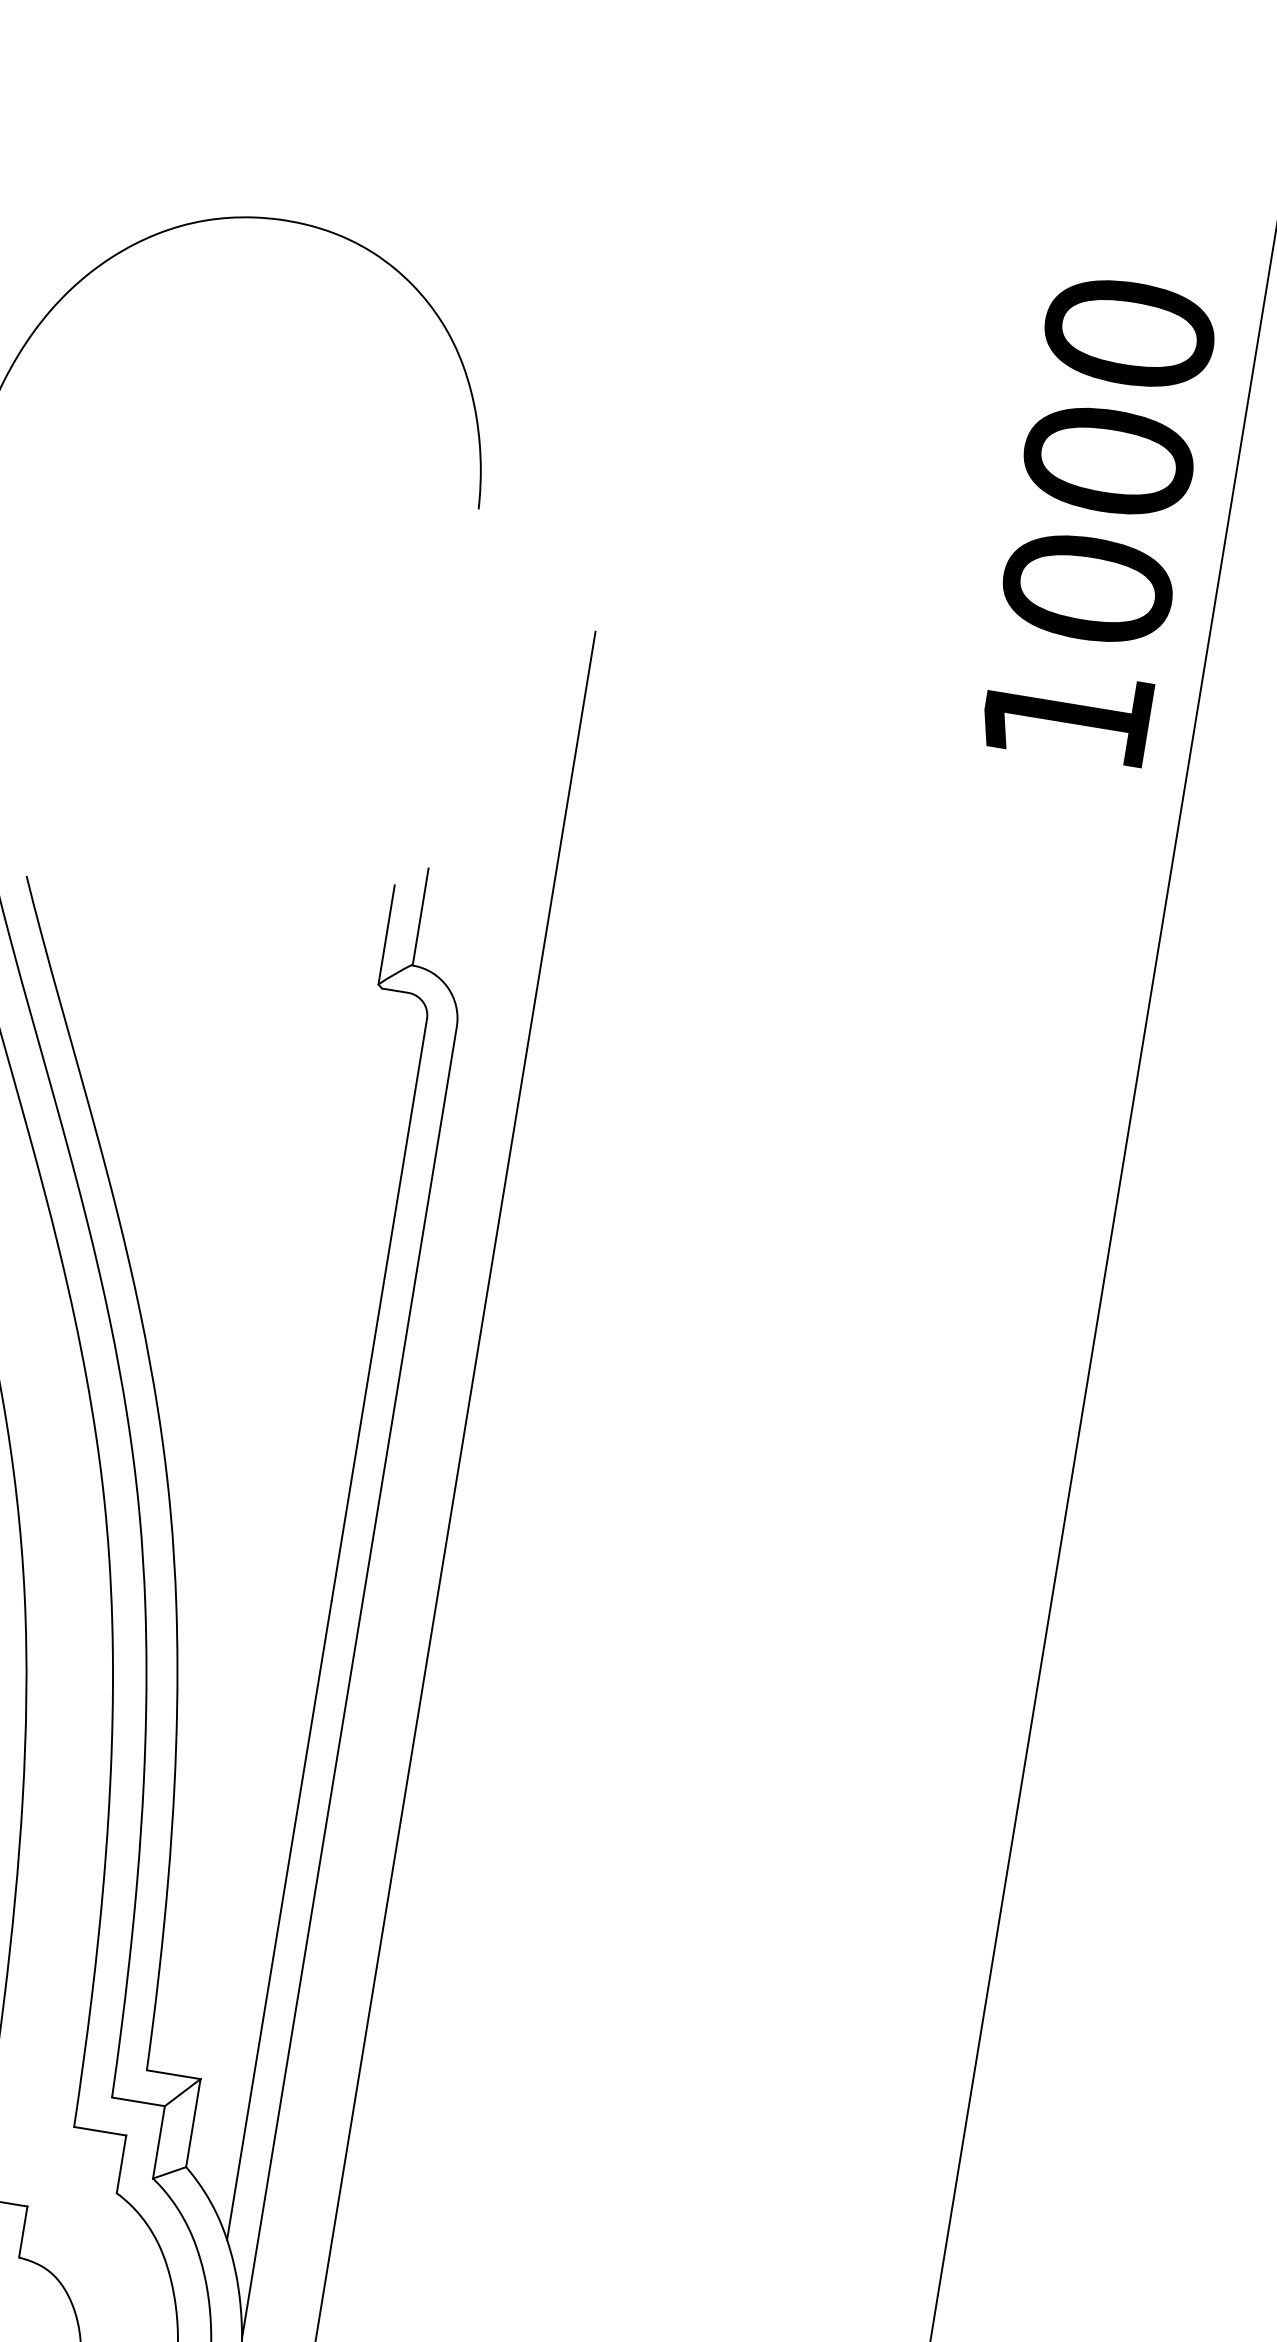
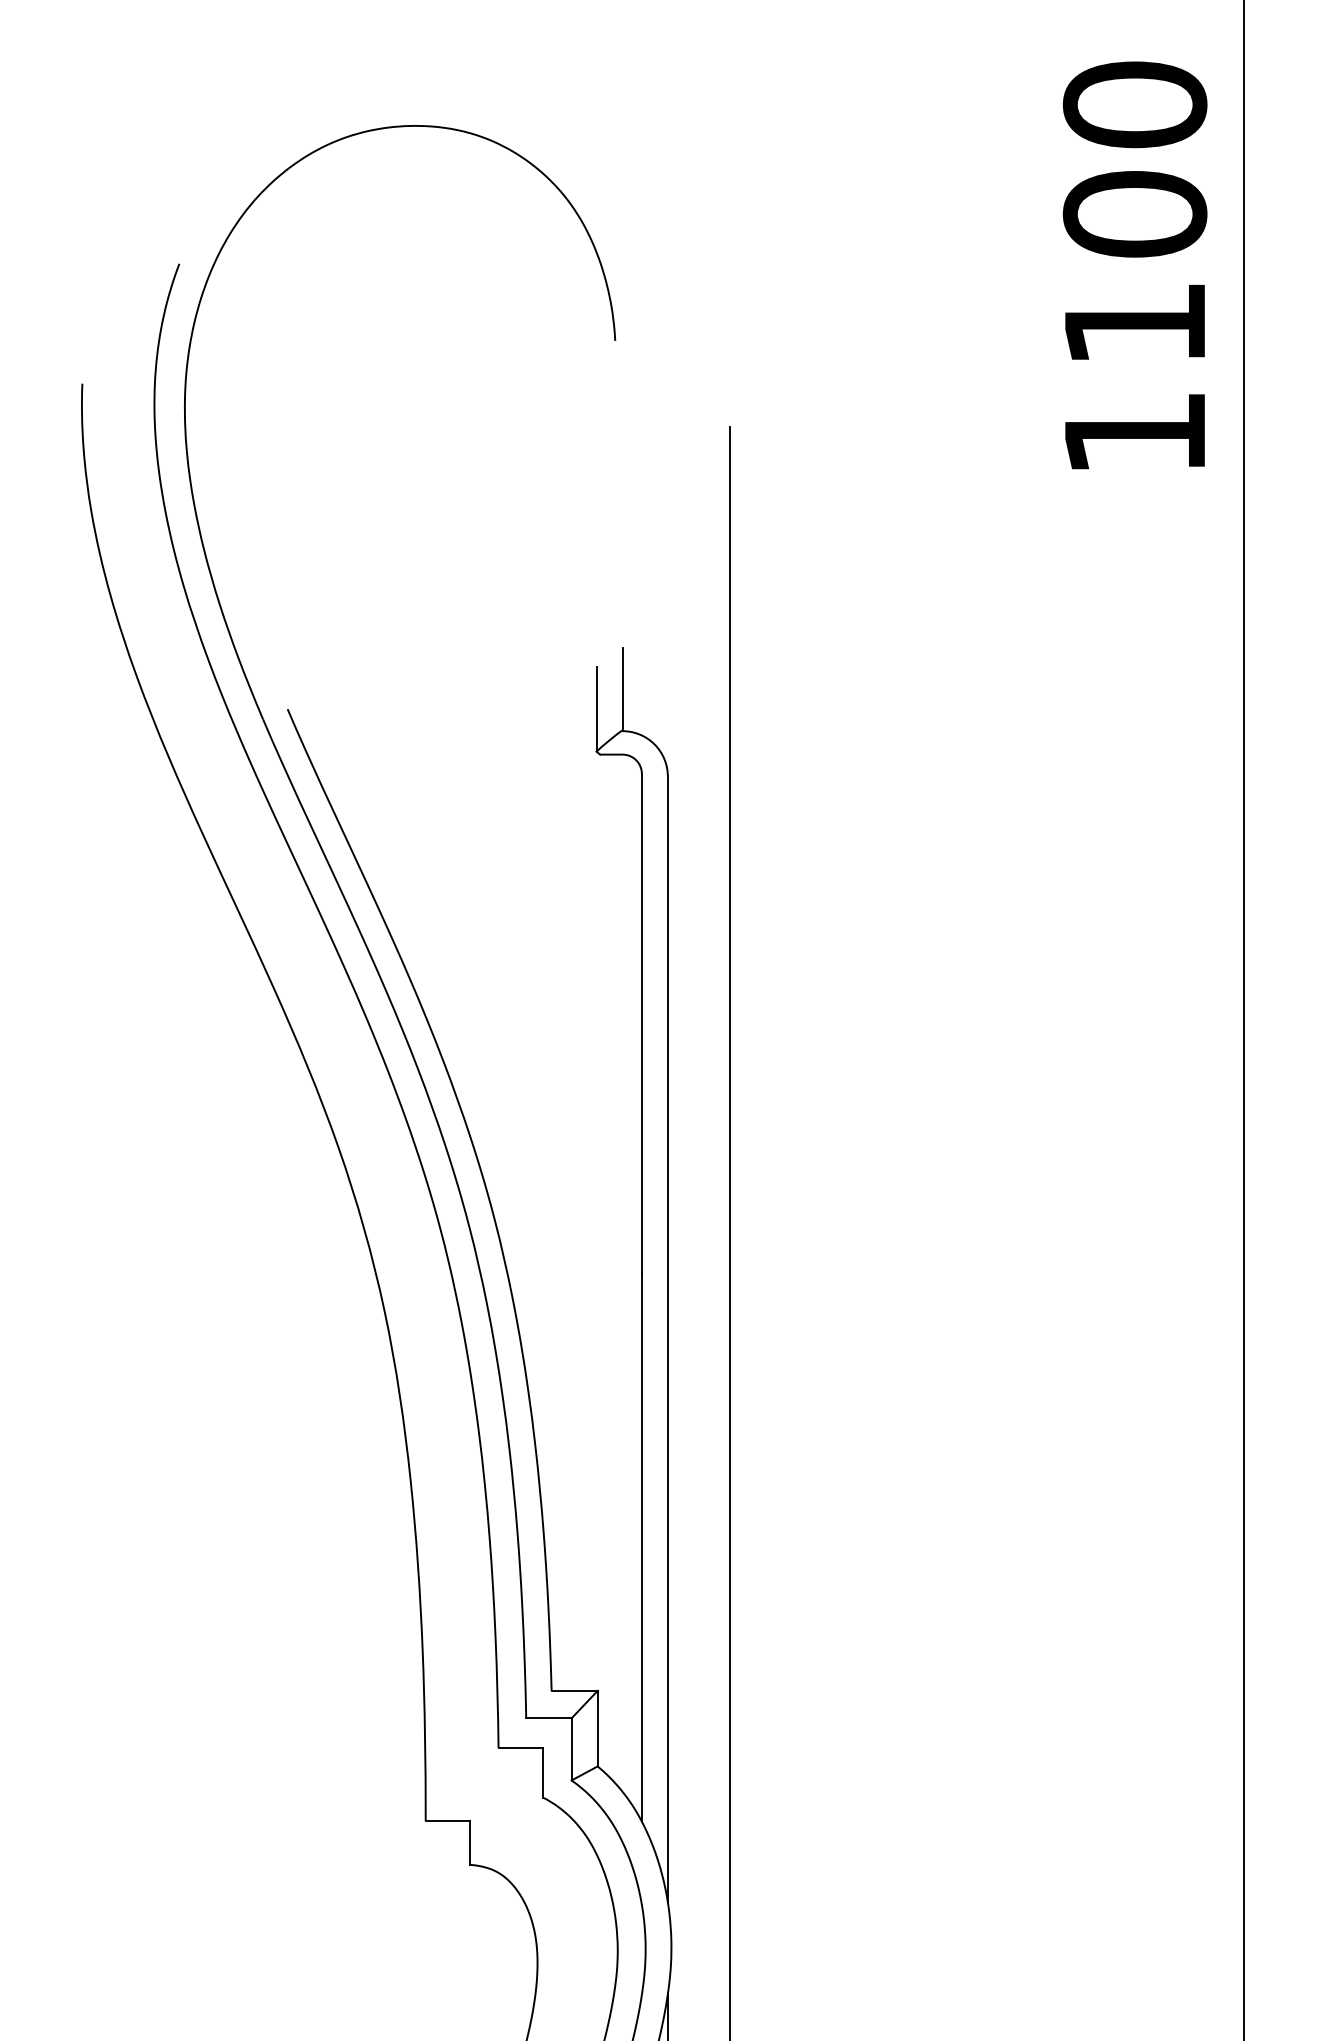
text: (1087, 588) -> (1134, 323), 1000 -> 1100

